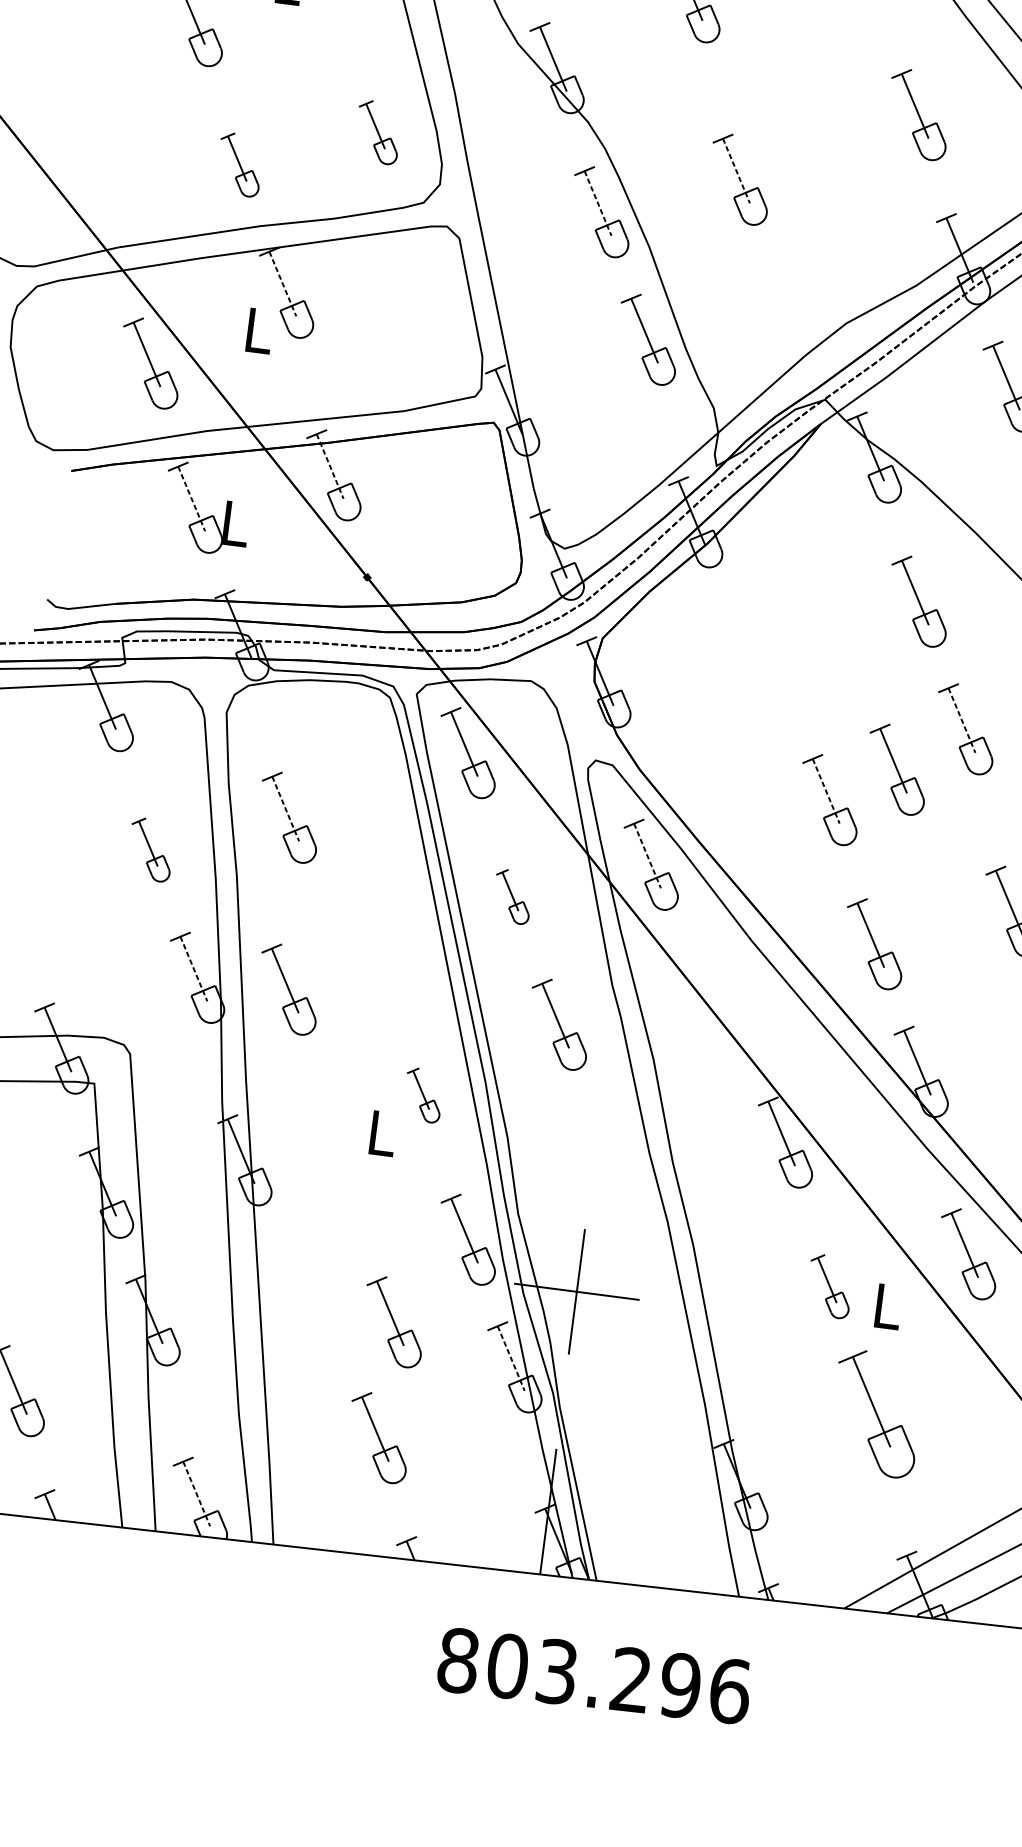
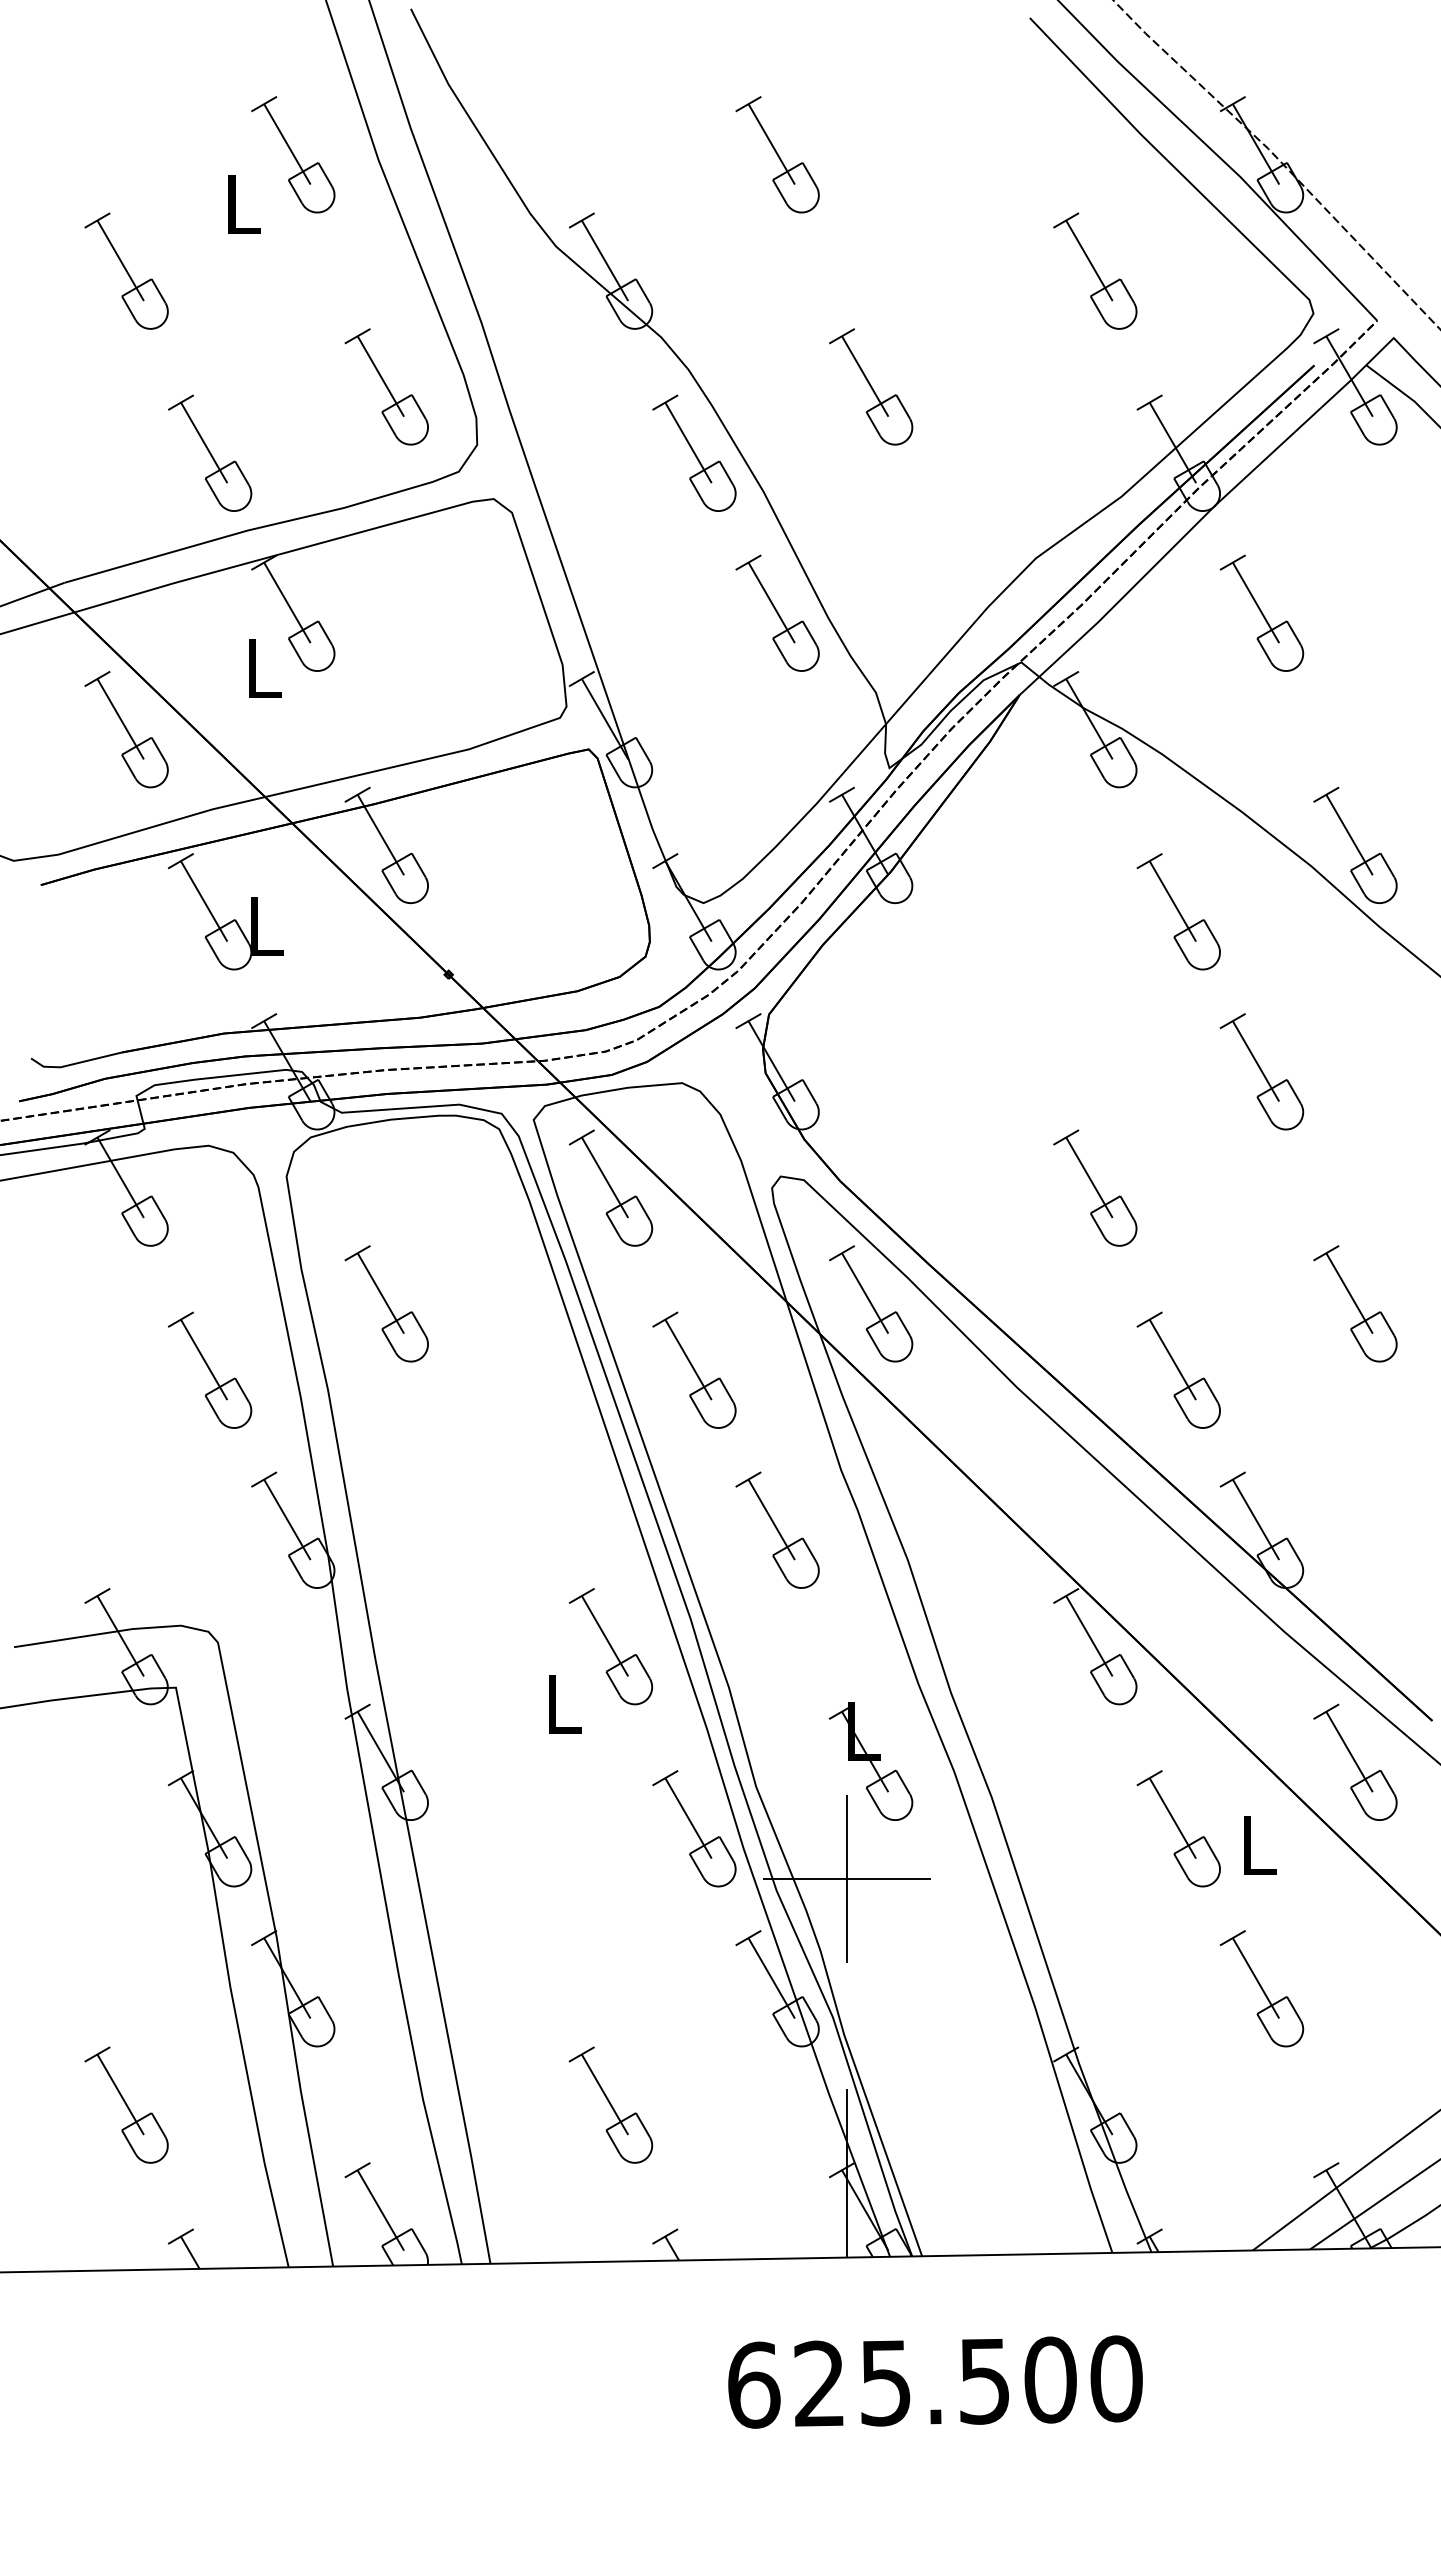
part: (377, 132) -> (386, 386), size x1.43
part: (240, 164) -> (210, 452), size x1.43
line: (736, 171) -> (865, 376), dashed -> solid
line: (597, 203) -> (688, 443), dashed -> solid
line: (282, 284) -> (287, 603), dashed -> solid
line: (330, 466) -> (381, 835), dashed -> solid
line: (191, 499) -> (204, 901), dashed -> solid
line: (962, 720) -> (1256, 1061), dashed -> solid
part: (896, 769) -> (1178, 1136), removed
line: (826, 791) -> (1089, 1178), dashed -> solid
line: (286, 809) -> (381, 1293), dashed -> solid
part: (151, 849) -> (210, 1369), size x1.43
line: (647, 856) -> (865, 1293), dashed -> solid
part: (512, 896) -> (694, 1369), size x1.67
line: (193, 969) -> (287, 1520), dashed -> solid
part: (288, 988) -> (415, 1529), removed
part: (422, 1095) -> (610, 1646), size x1.67
part: (606, 1206) -> (871, 1761), added
part: (829, 1286) -> (1178, 1828), size x1.43
part: (393, 1321) -> (610, 1949), removed
line: (511, 1358) -> (771, 1978), dashed -> solid
part: (876, 1413) -> (1261, 1988), size x0.71
line: (197, 1494) -> (381, 2210), dashed -> solid
text: (594, 1675) -> (935, 2381), 803.296 -> 625.500

